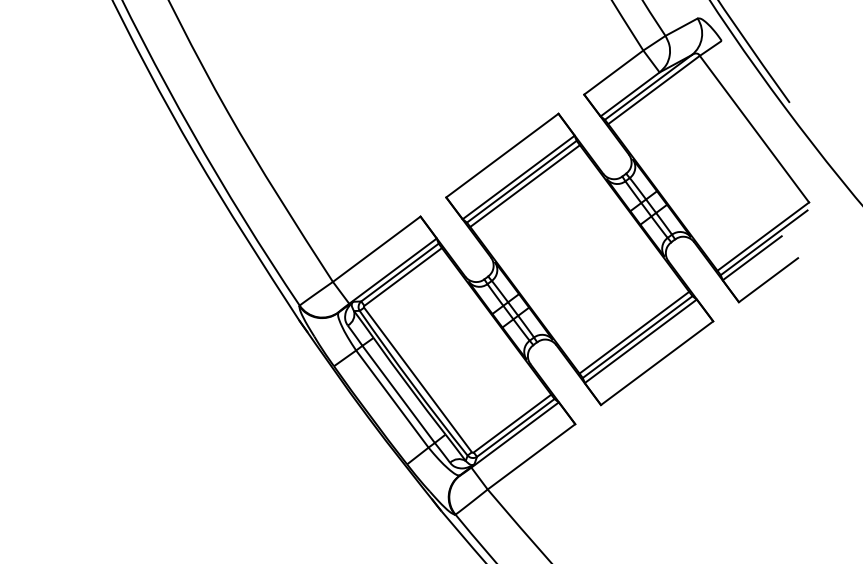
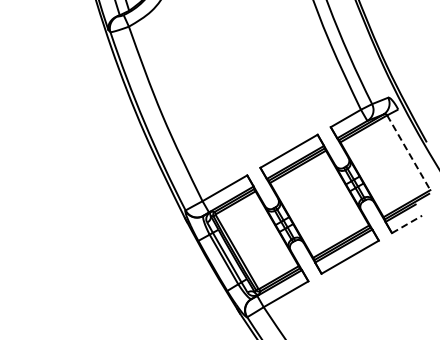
line: (756, 130) -> (409, 153), solid -> dashed
line: (769, 280) -> (407, 224), solid -> dashed

